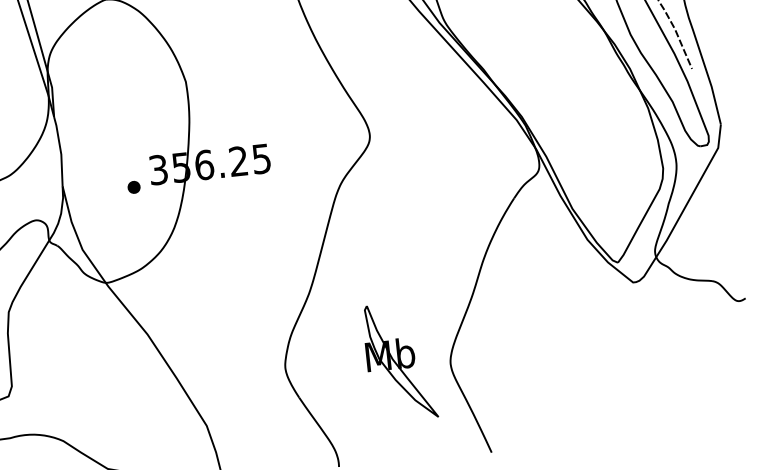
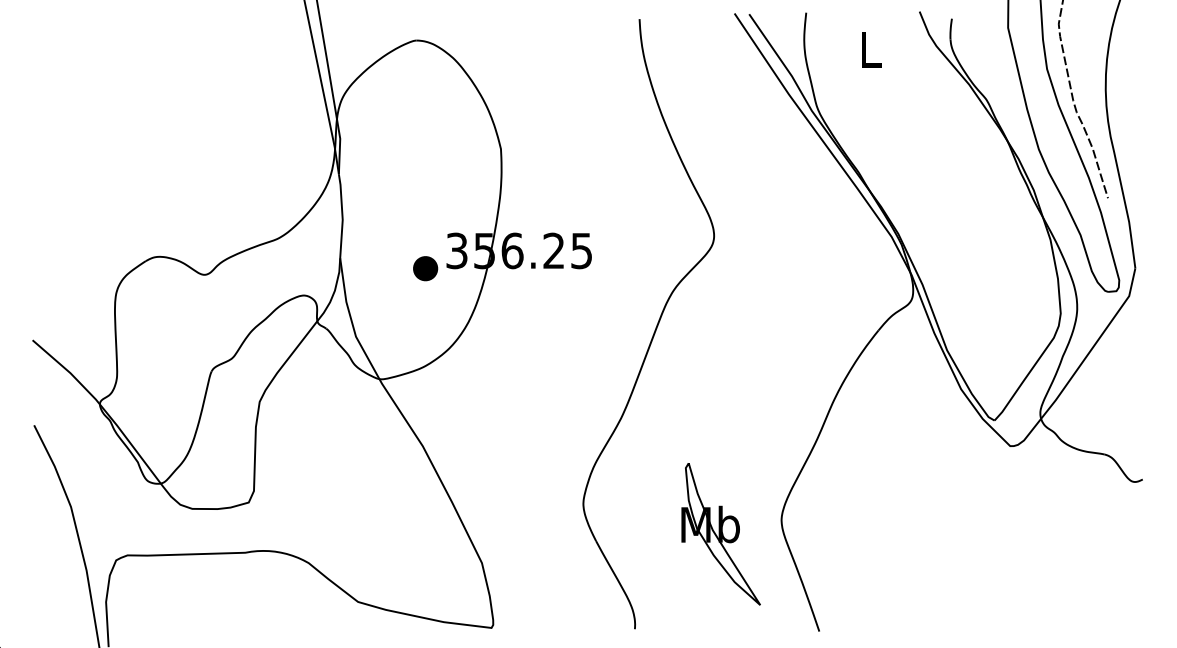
part: (134, 187) -> (425, 268), size x1.6
part: (399, 362) -> (720, 534), moved

